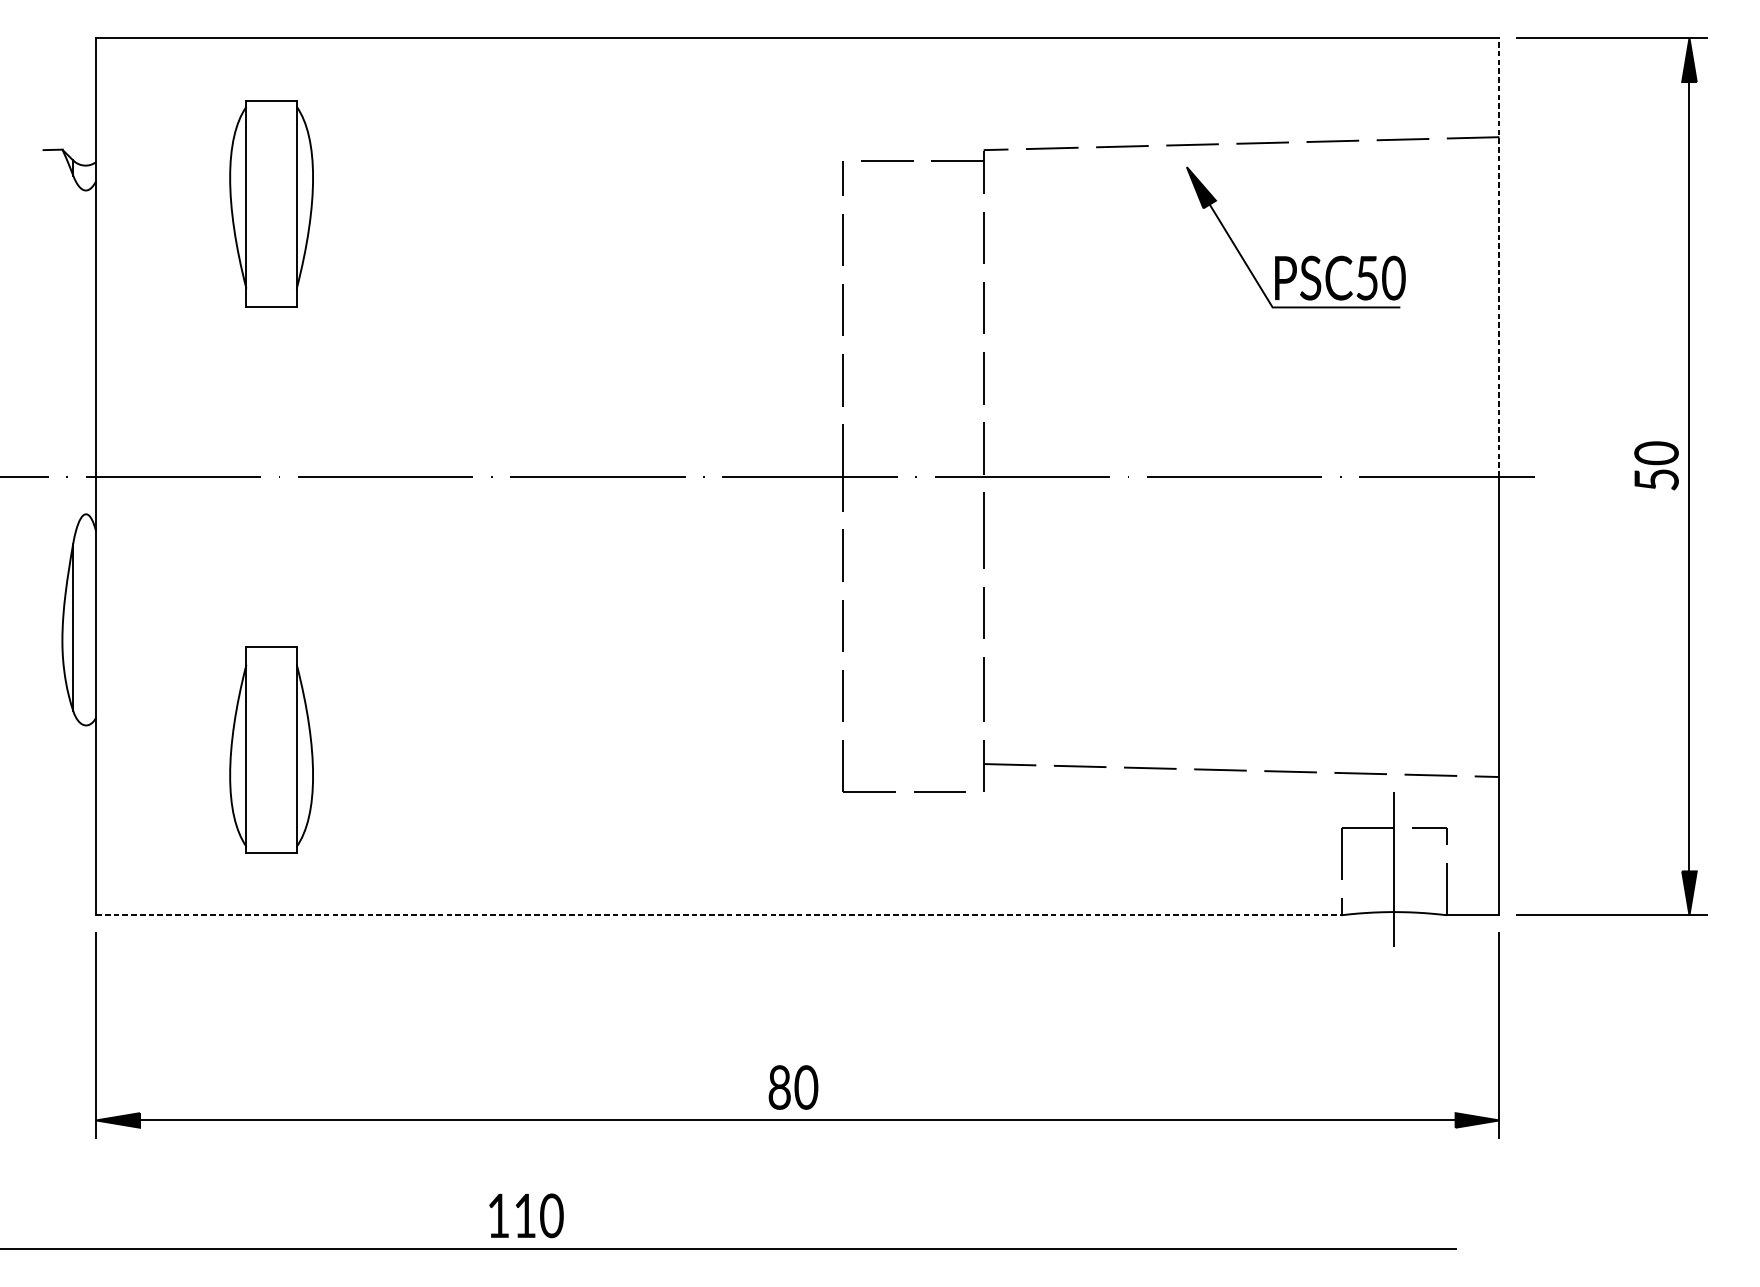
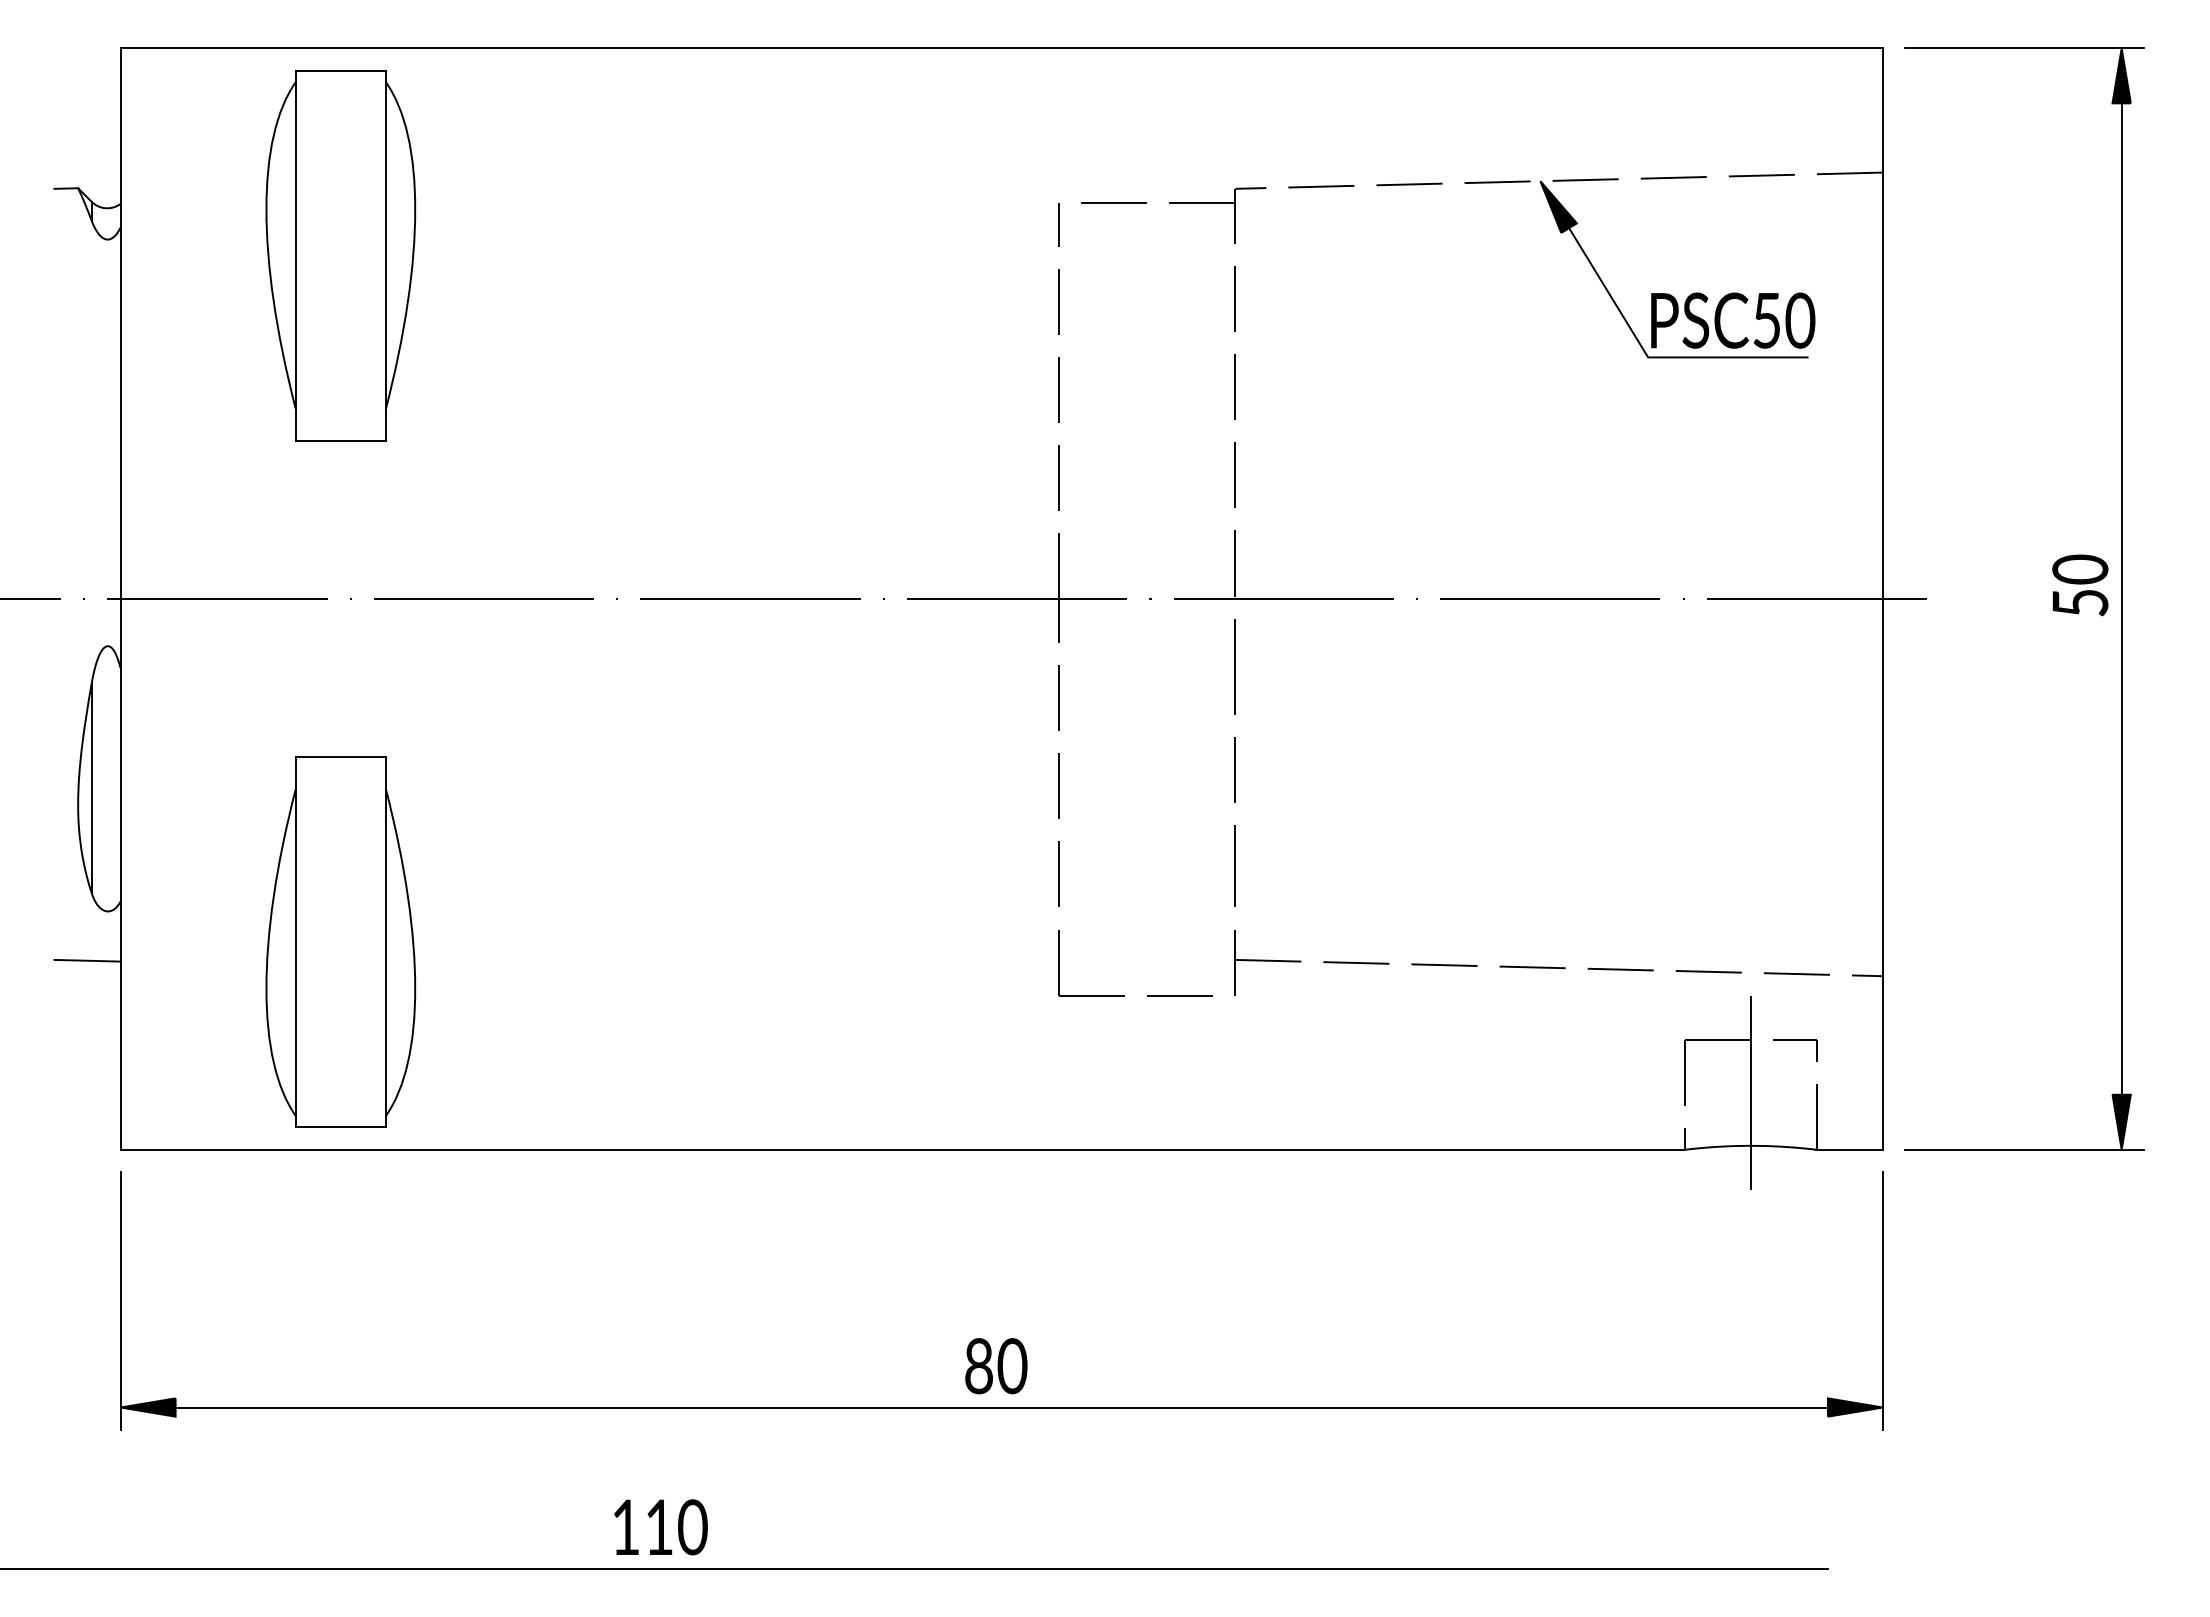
part: (271, 203) -> (340, 255), size x1.43
part: (1288, 256) -> (1668, 293), moved
line: (1499, 257) -> (1882, 323), dashed -> solid
part: (271, 749) -> (340, 941), size x1.43
line: (69, 764) -> (87, 960), added
line: (719, 915) -> (903, 1149), dashed -> solid

